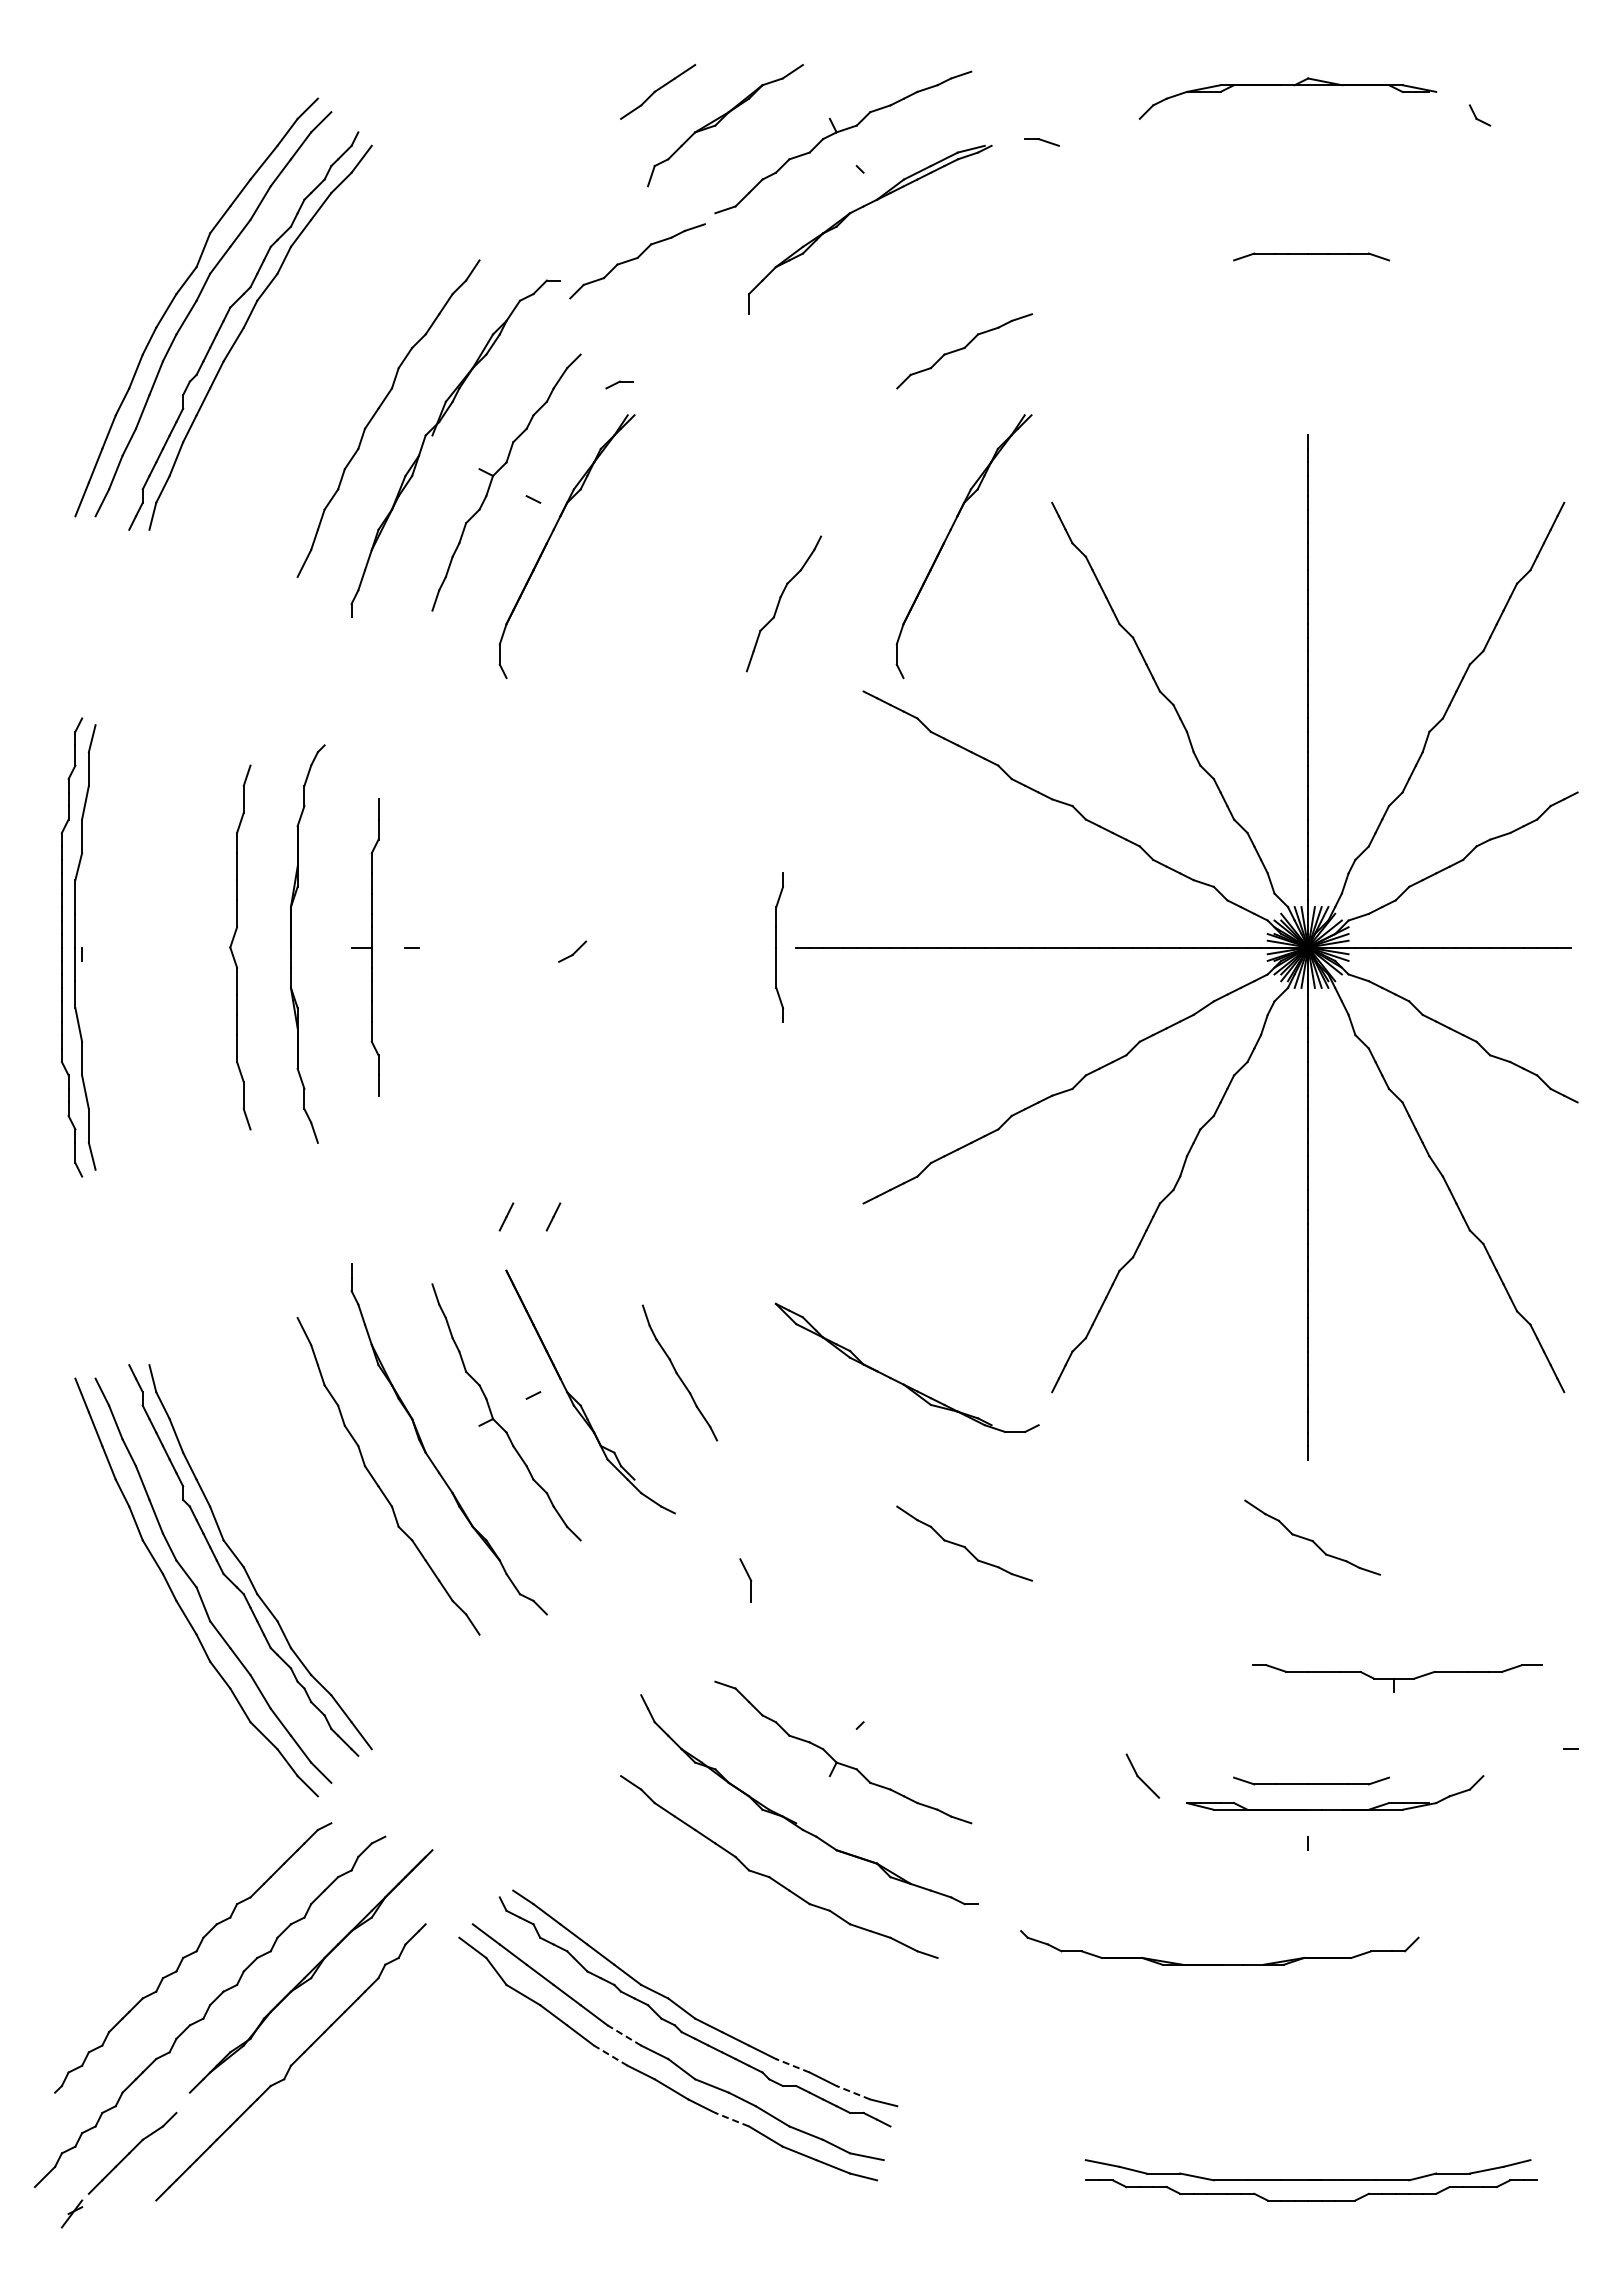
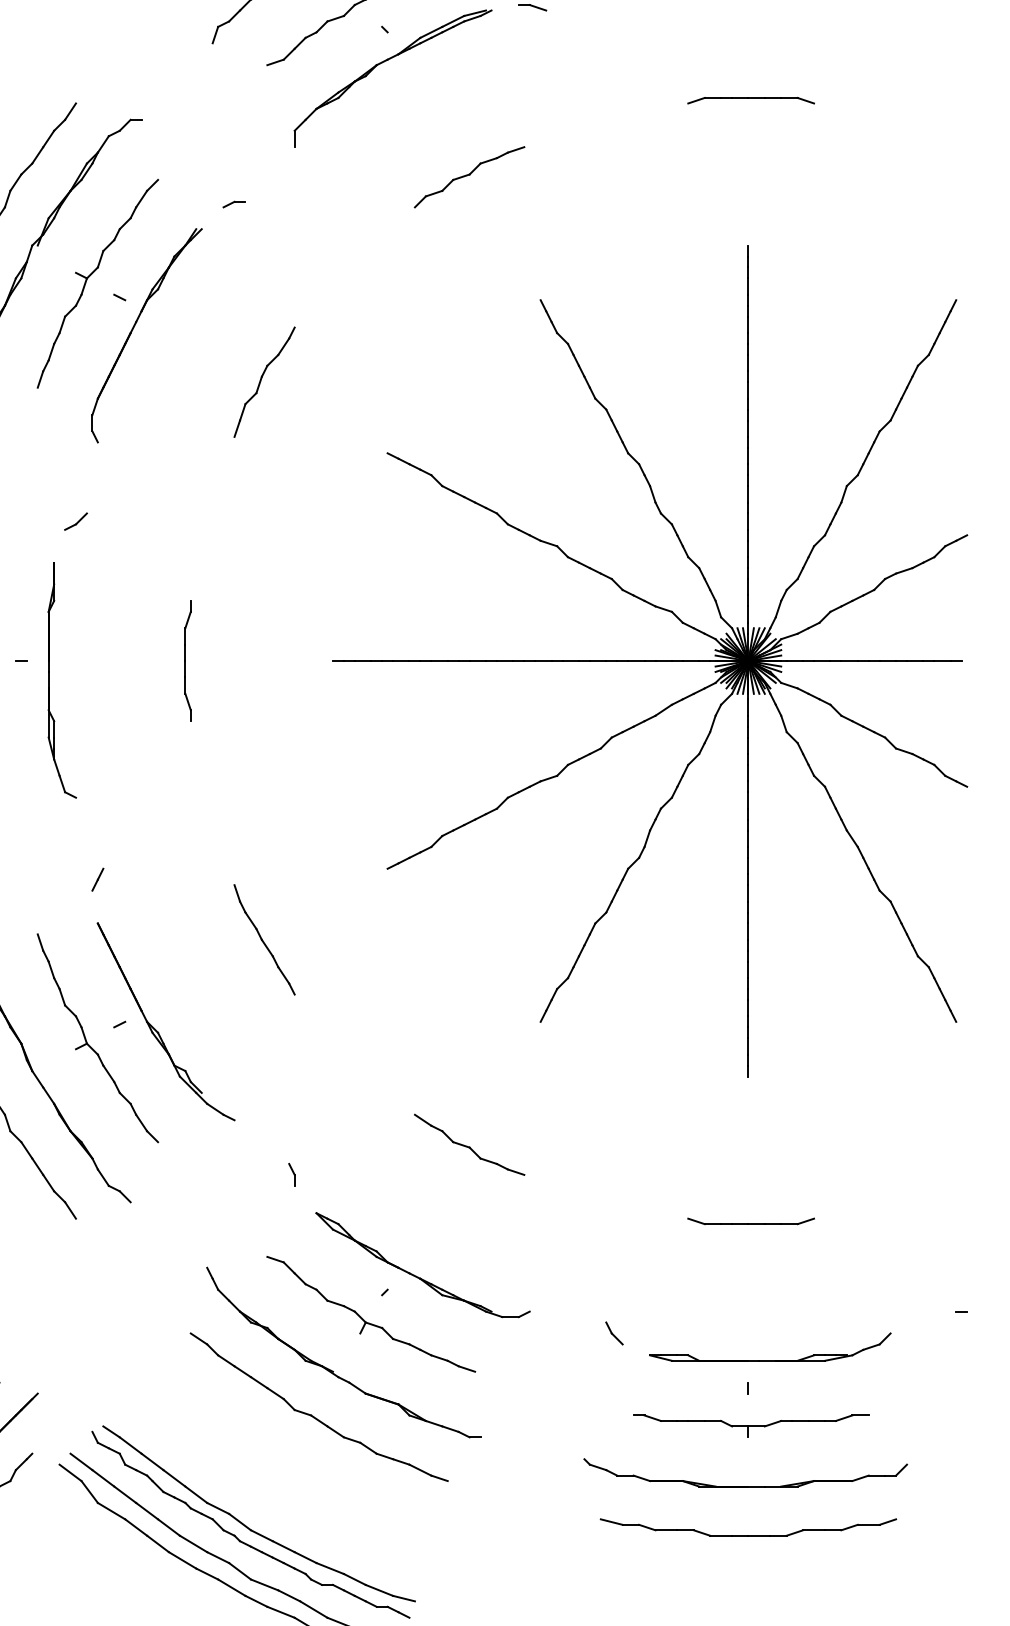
part: (637, 261) -> (204, 104), removed
part: (619, 384) -> (234, 204), moved
part: (947, 538) -> (455, 329), removed
part: (783, 603) -> (264, 381), moved
part: (779, 947) -> (187, 661), moved
part: (572, 951) -> (75, 521), moved
part: (446, 970) -> (49, 679), added
line: (553, 1216) -> (136, 879), removed
part: (679, 1372) -> (264, 939), moved
part: (899, 1381) -> (416, 1276), moved
part: (1312, 1537) -> (751, 1139), removed
part: (745, 1580) -> (291, 1174), size x0.62
part: (1397, 1678) -> (751, 1426), moved
part: (1143, 1775) -> (614, 1332), size x0.62
part: (1311, 1780) -> (751, 1220), moved
part: (1219, 1964) -> (745, 1486), moved
part: (1308, 2024) -> (748, 1535), added
line: (624, 2035) -> (193, 1543), dashed -> solid
line: (610, 2055) -> (182, 1560), dashed -> solid
line: (792, 2065) -> (329, 1568), dashed -> solid
line: (853, 2092) -> (379, 1590), dashed -> solid
line: (731, 2119) -> (280, 1612), dashed -> solid

